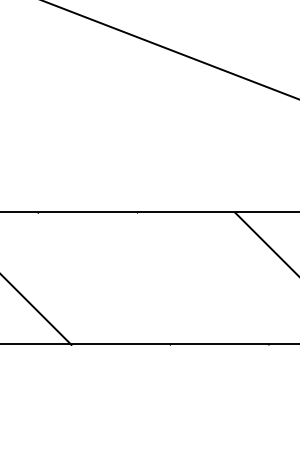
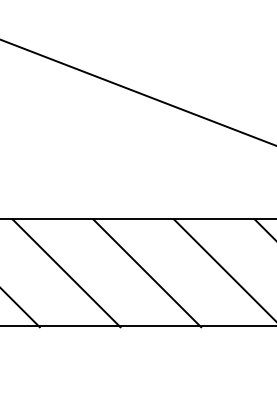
line: (104, 279) -> (66, 273), added
line: (203, 279) -> (147, 273), added

